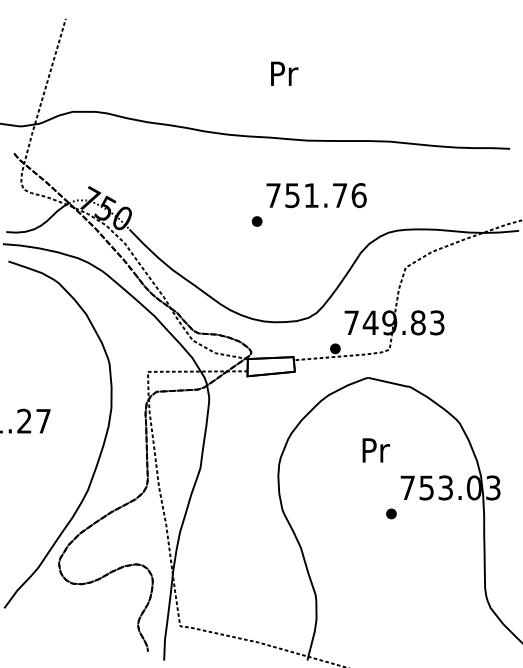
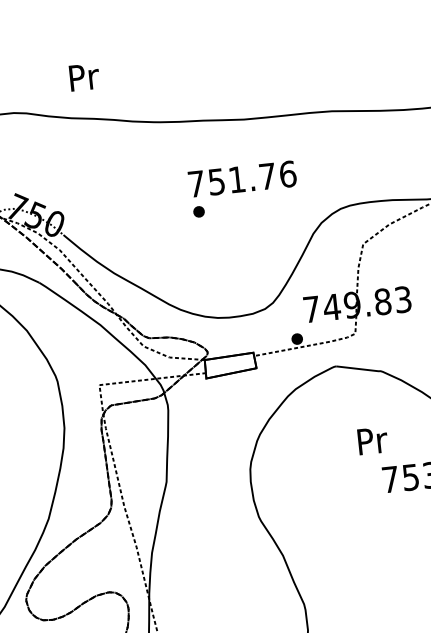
text: (284, 73) -> (84, 76), moved
text: (316, 195) -> (242, 179), moved
text: (375, 450) -> (372, 441), moved
part: (391, 513) -> (376, 508), removed

